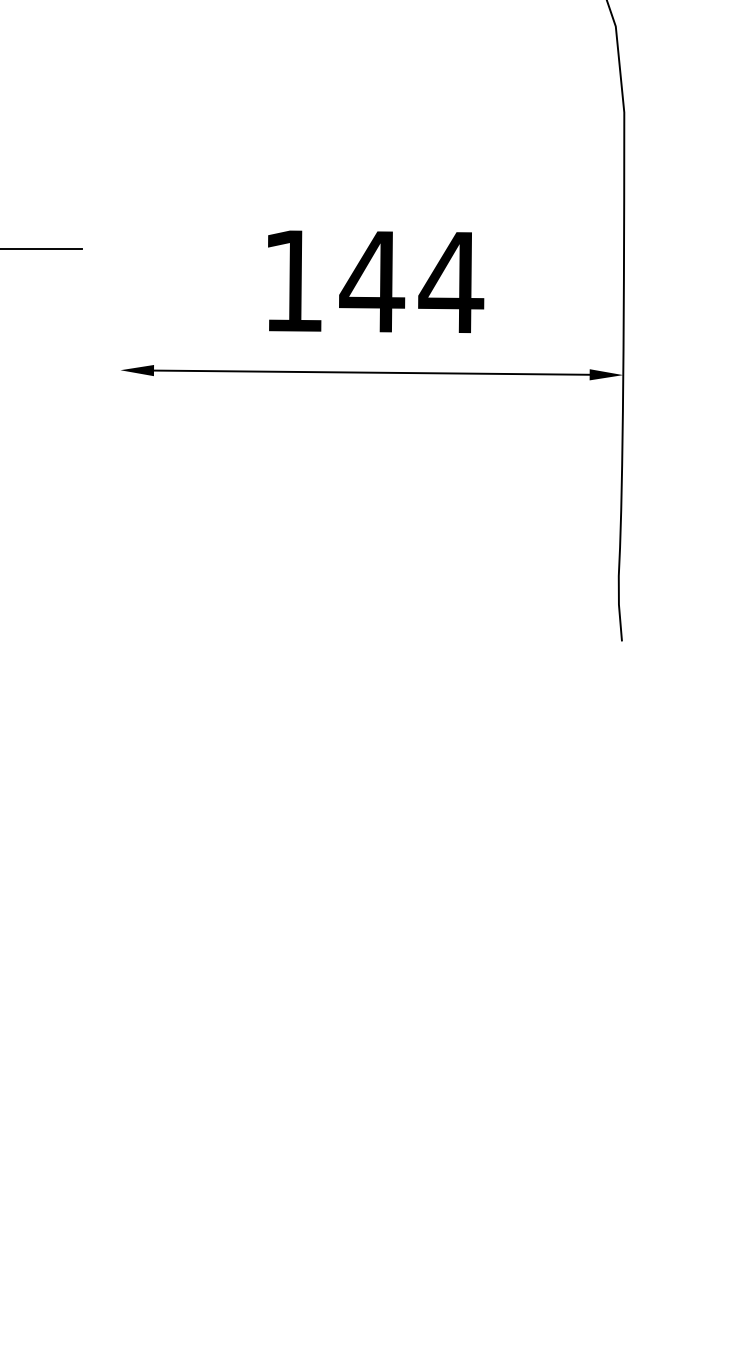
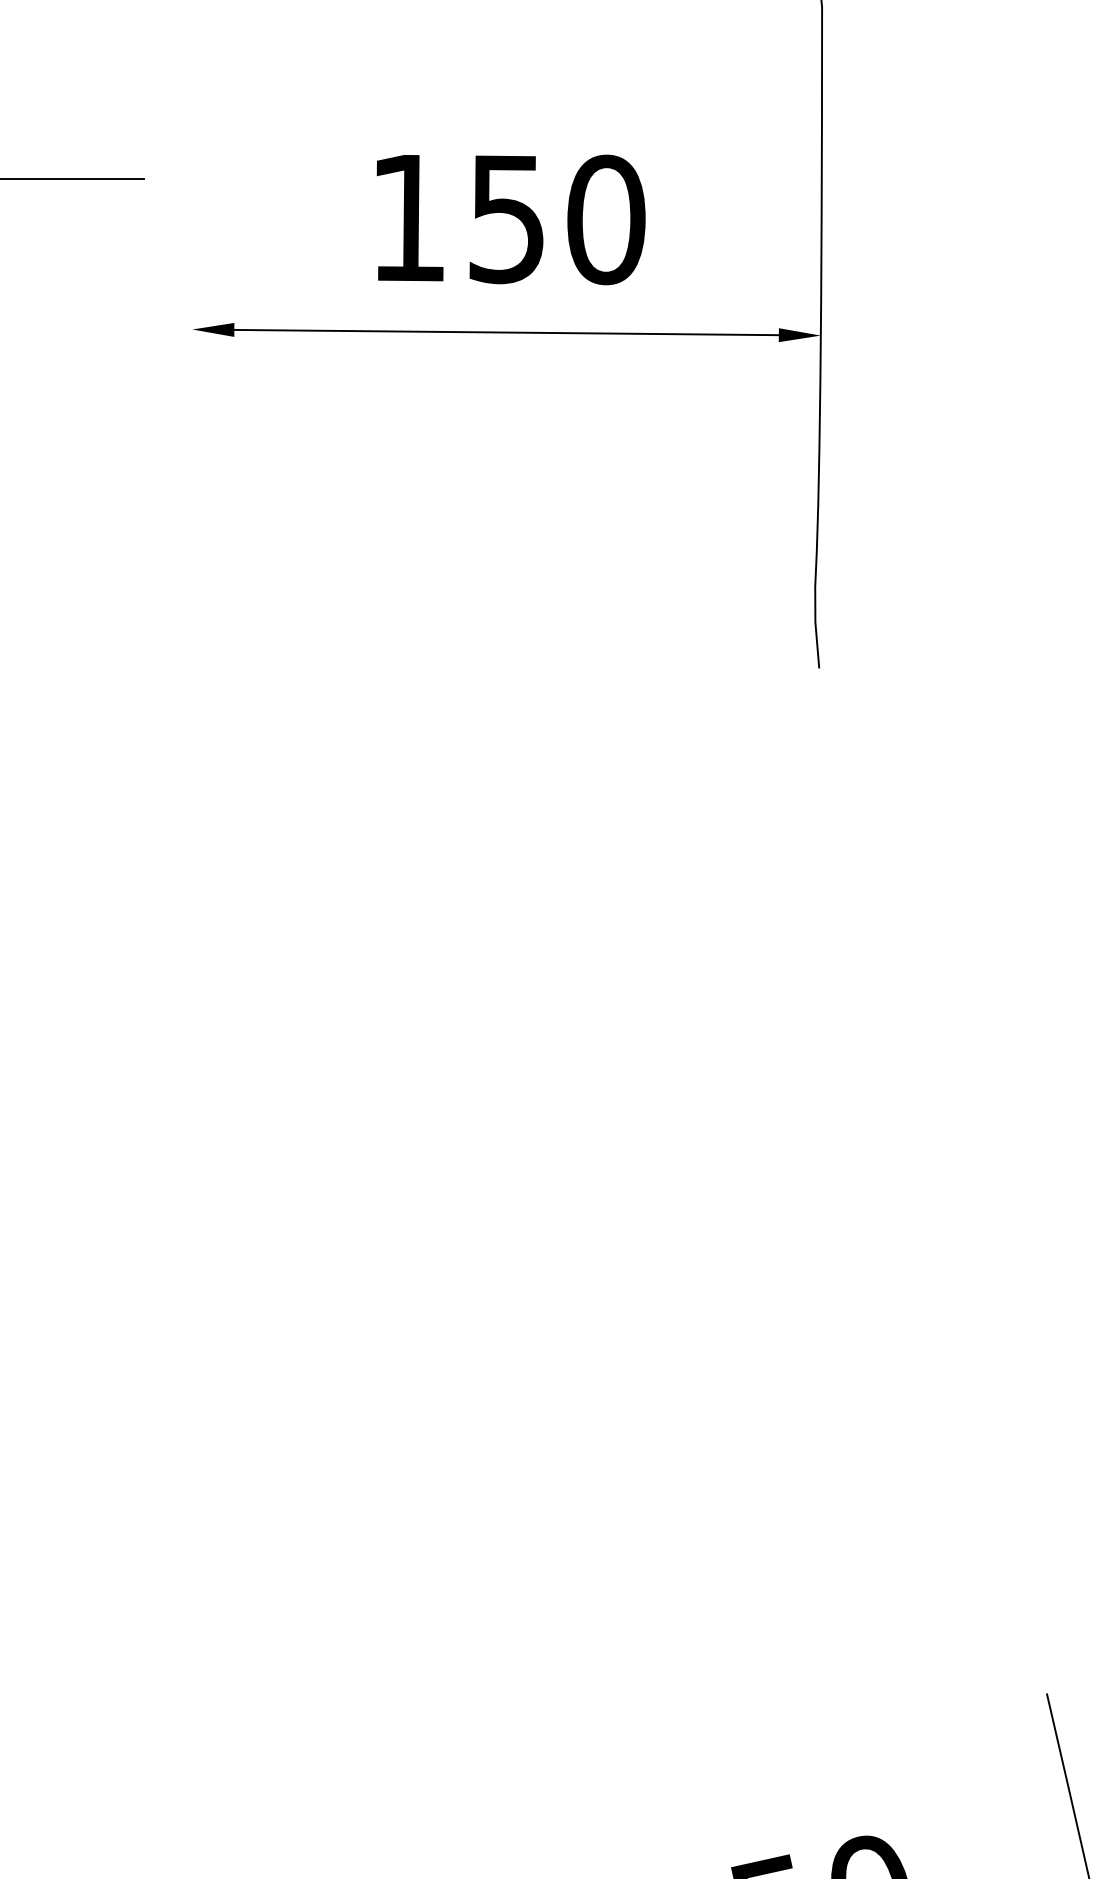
text: (411, 282) -> (556, 219), 144 -> 150

